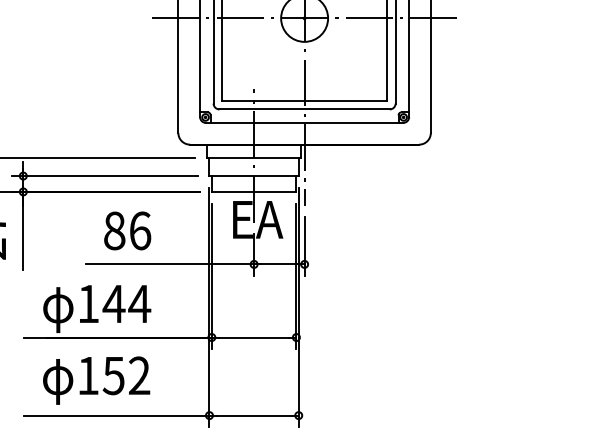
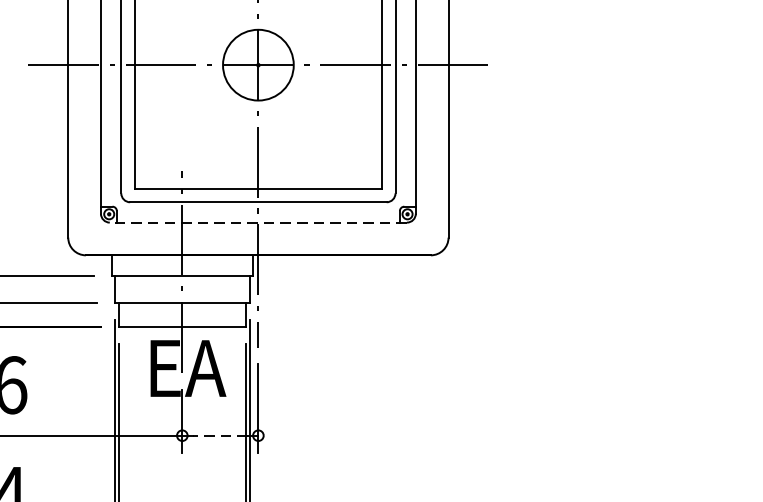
line: (304, 122) -> (258, 221), solid -> dashed
line: (278, 264) -> (219, 435), solid -> dashed

